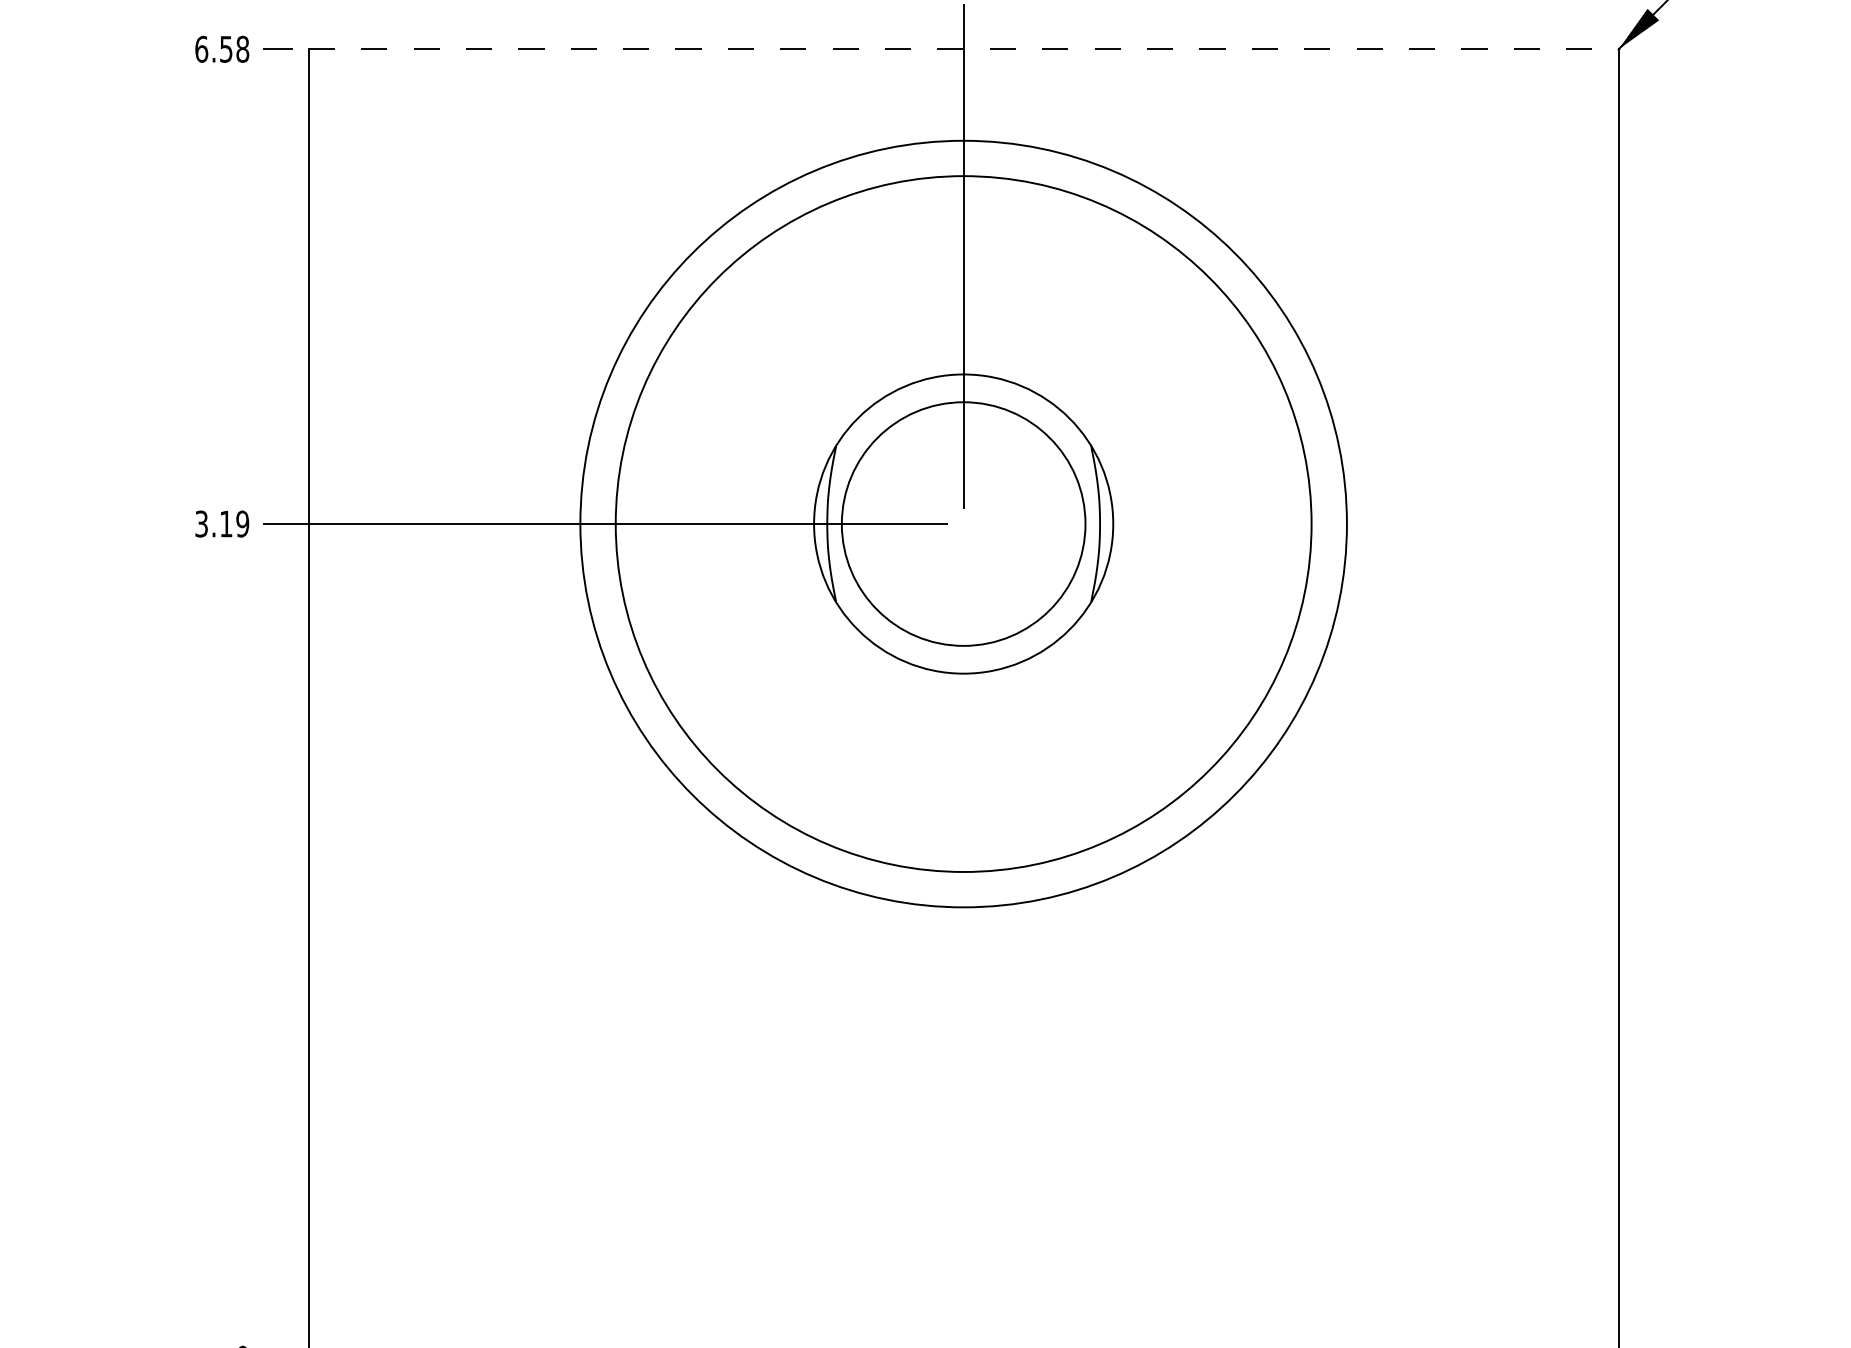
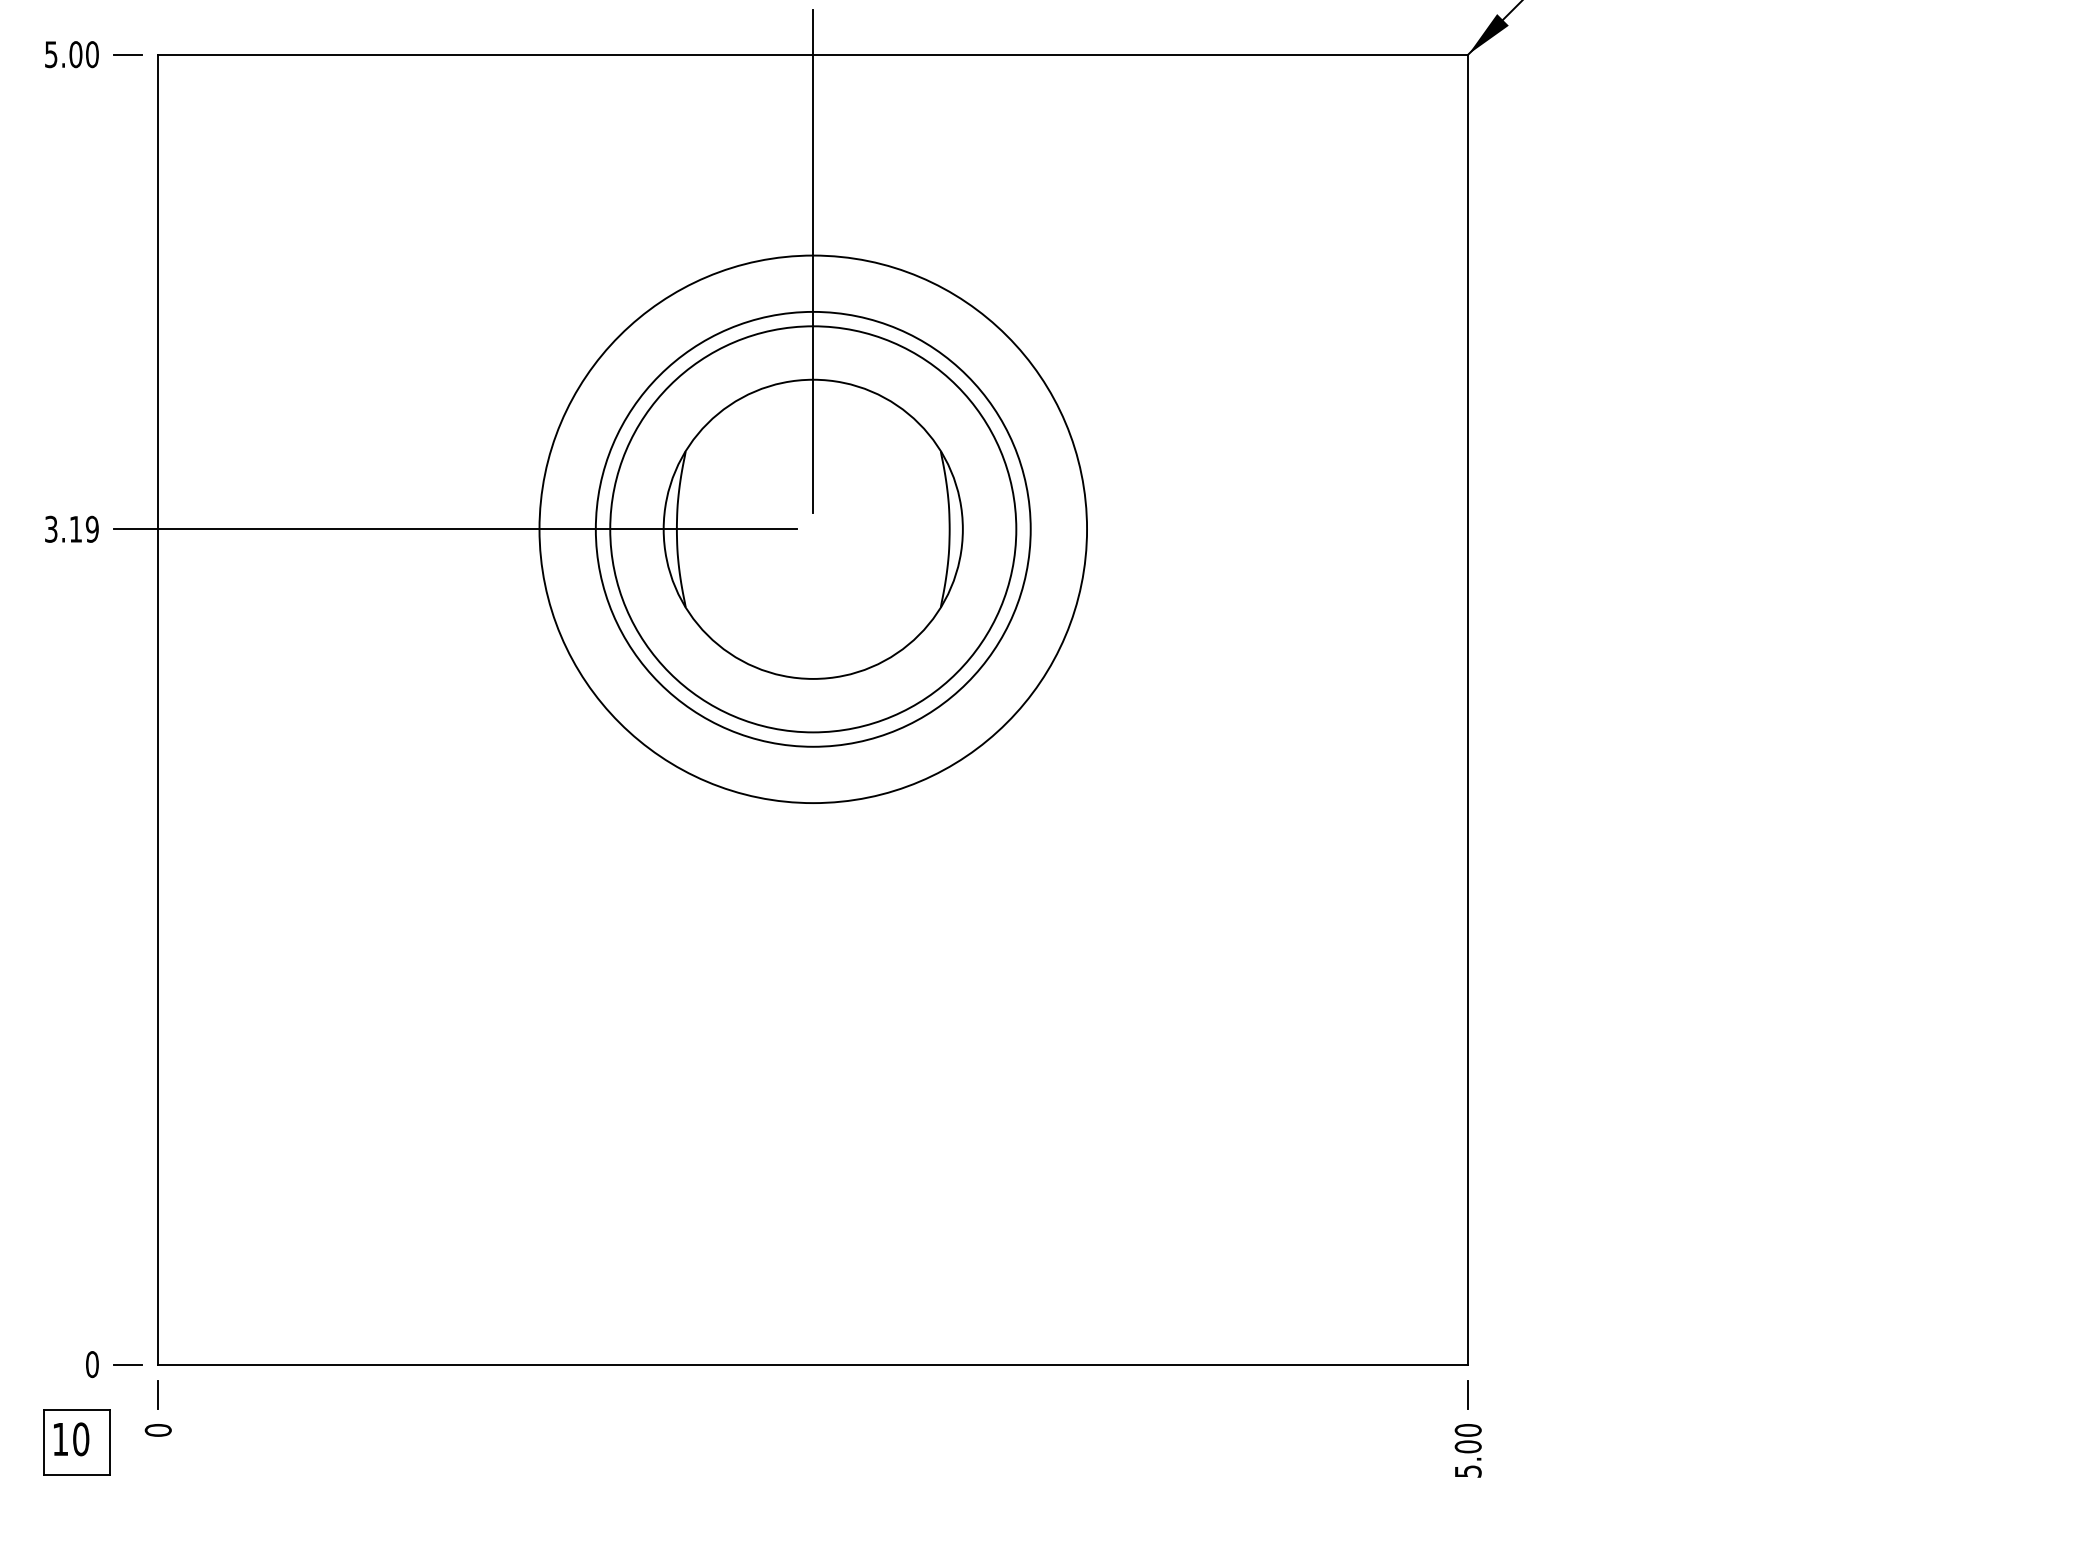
text: (221, 49) -> (71, 54), 6.58 -> 5.00
line: (963, 49) -> (813, 54), dashed -> solid
circle: (962, 523) -> (812, 528), size x0.62
circle: (963, 524) -> (813, 529), size x0.71
circle: (963, 524) -> (813, 529), size x1.67

